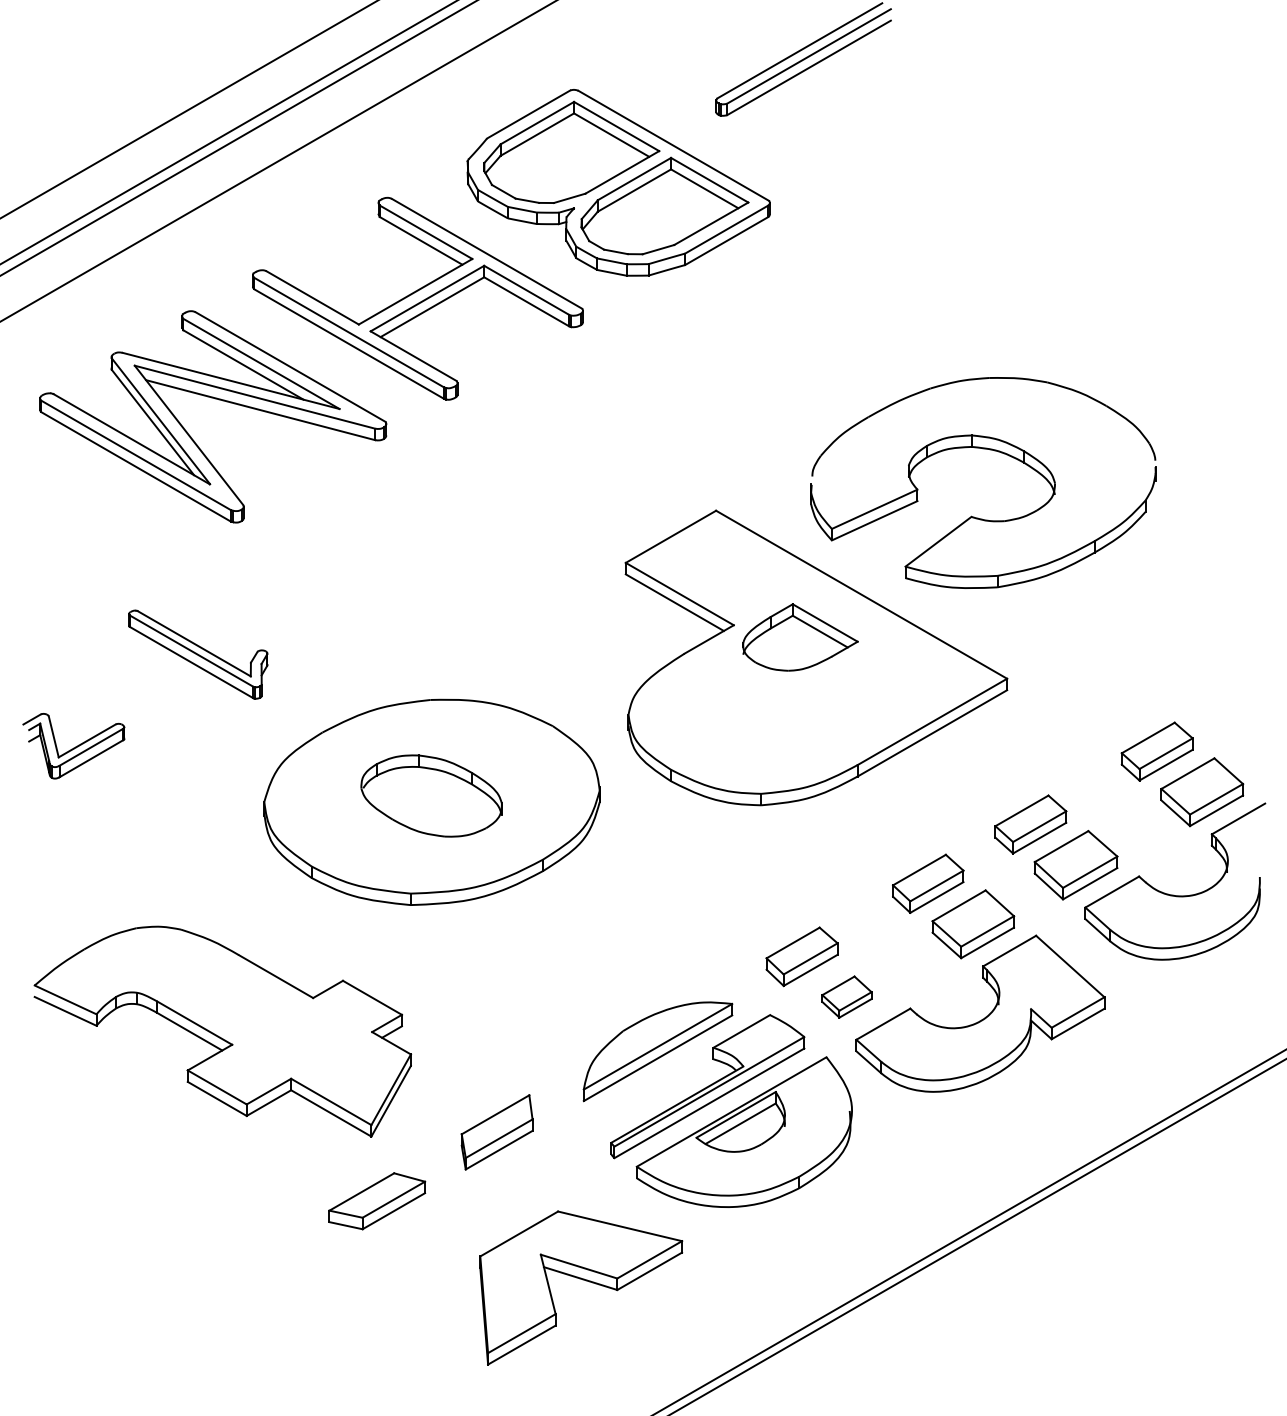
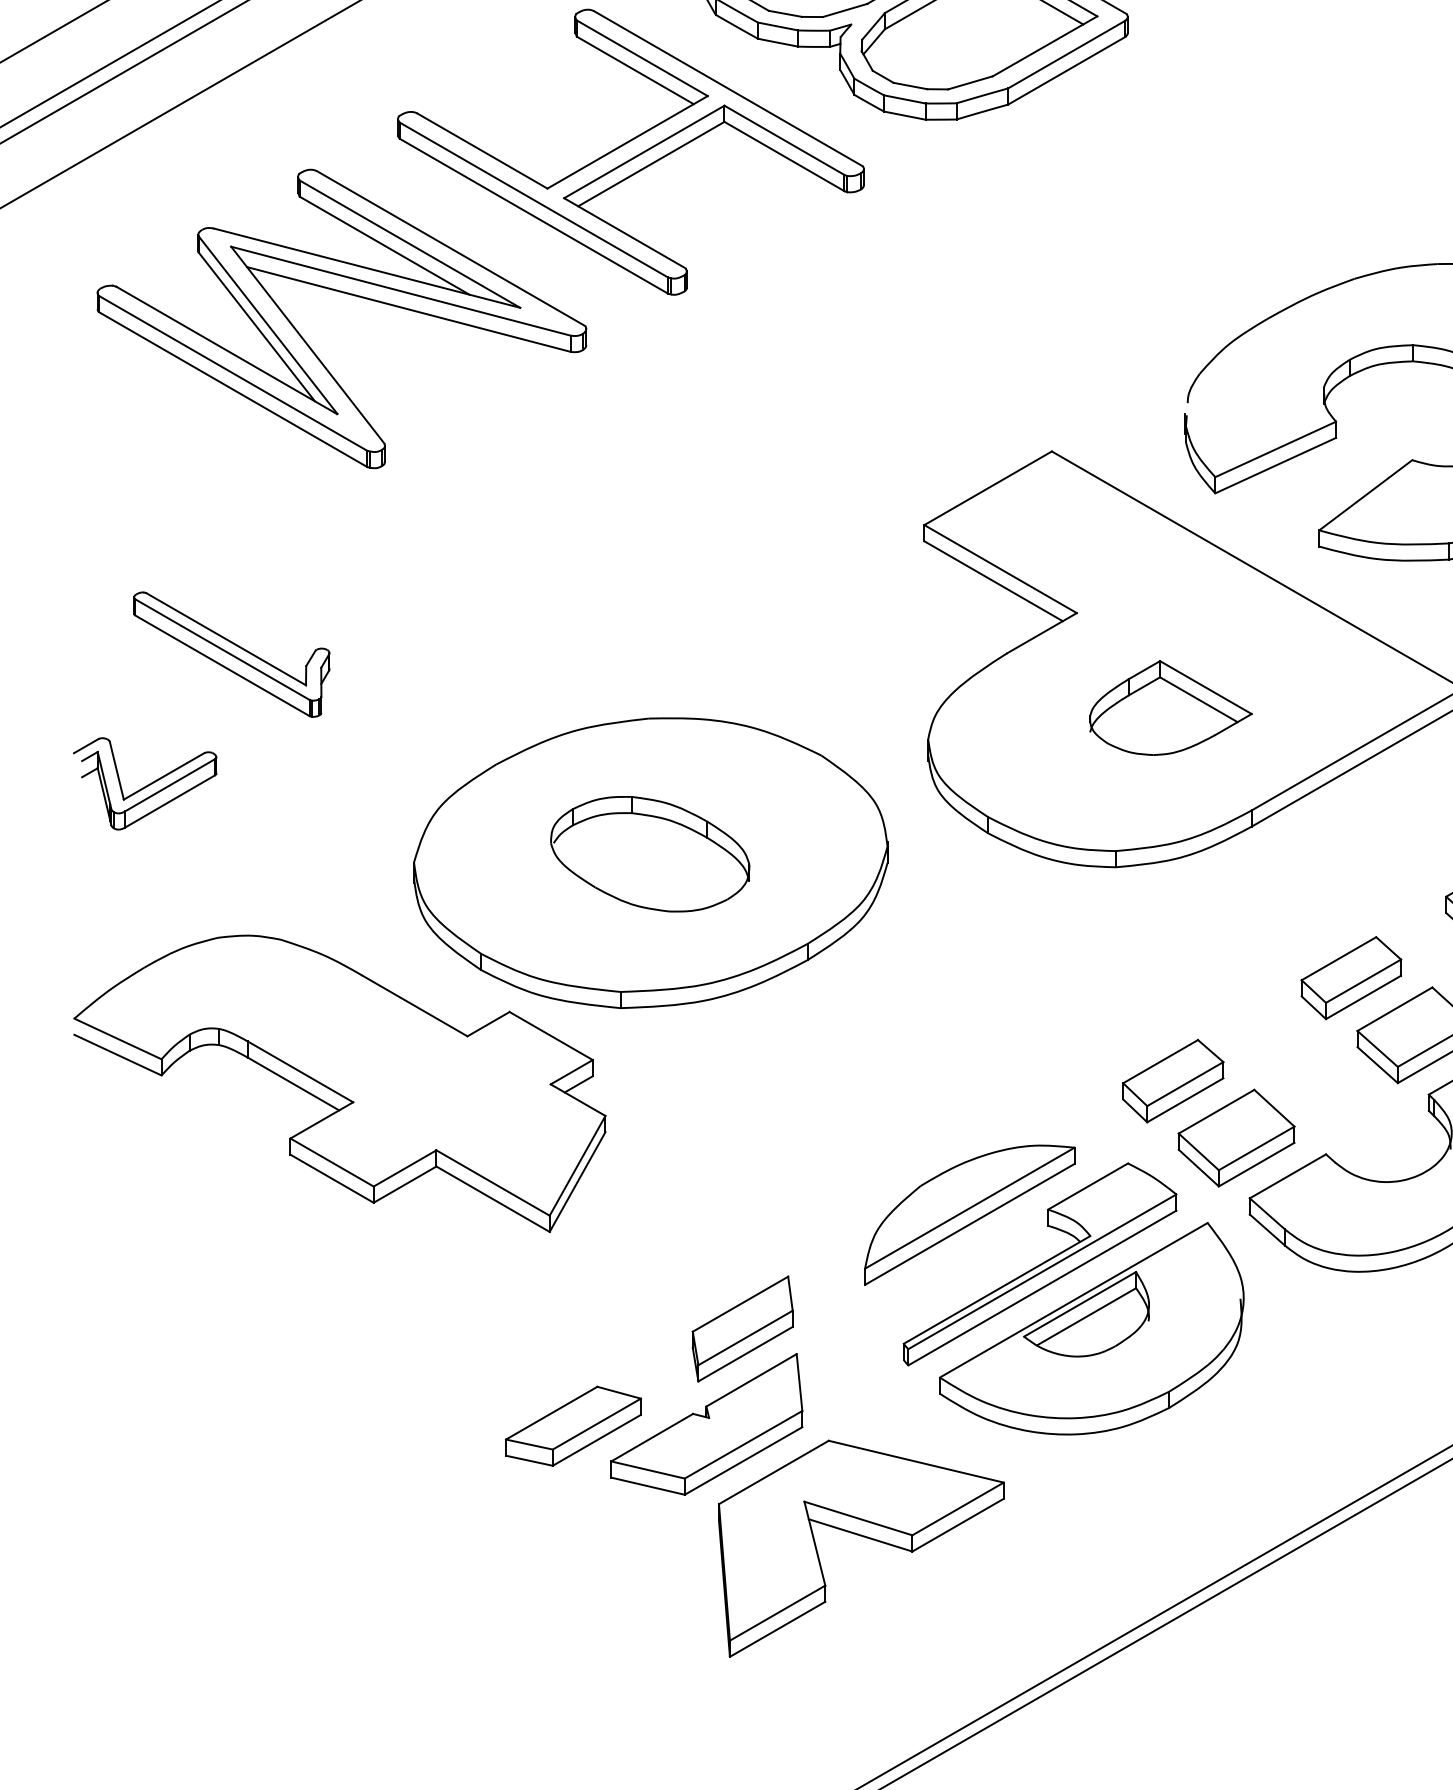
part: (800, 637) -> (1170, 708), moved
part: (198, 654) -> (232, 654), moved
part: (846, 996) -> (1235, 1137), size x1.67
part: (222, 1031) -> (339, 1083), moved
part: (471, 1199) -> (706, 1423), added

